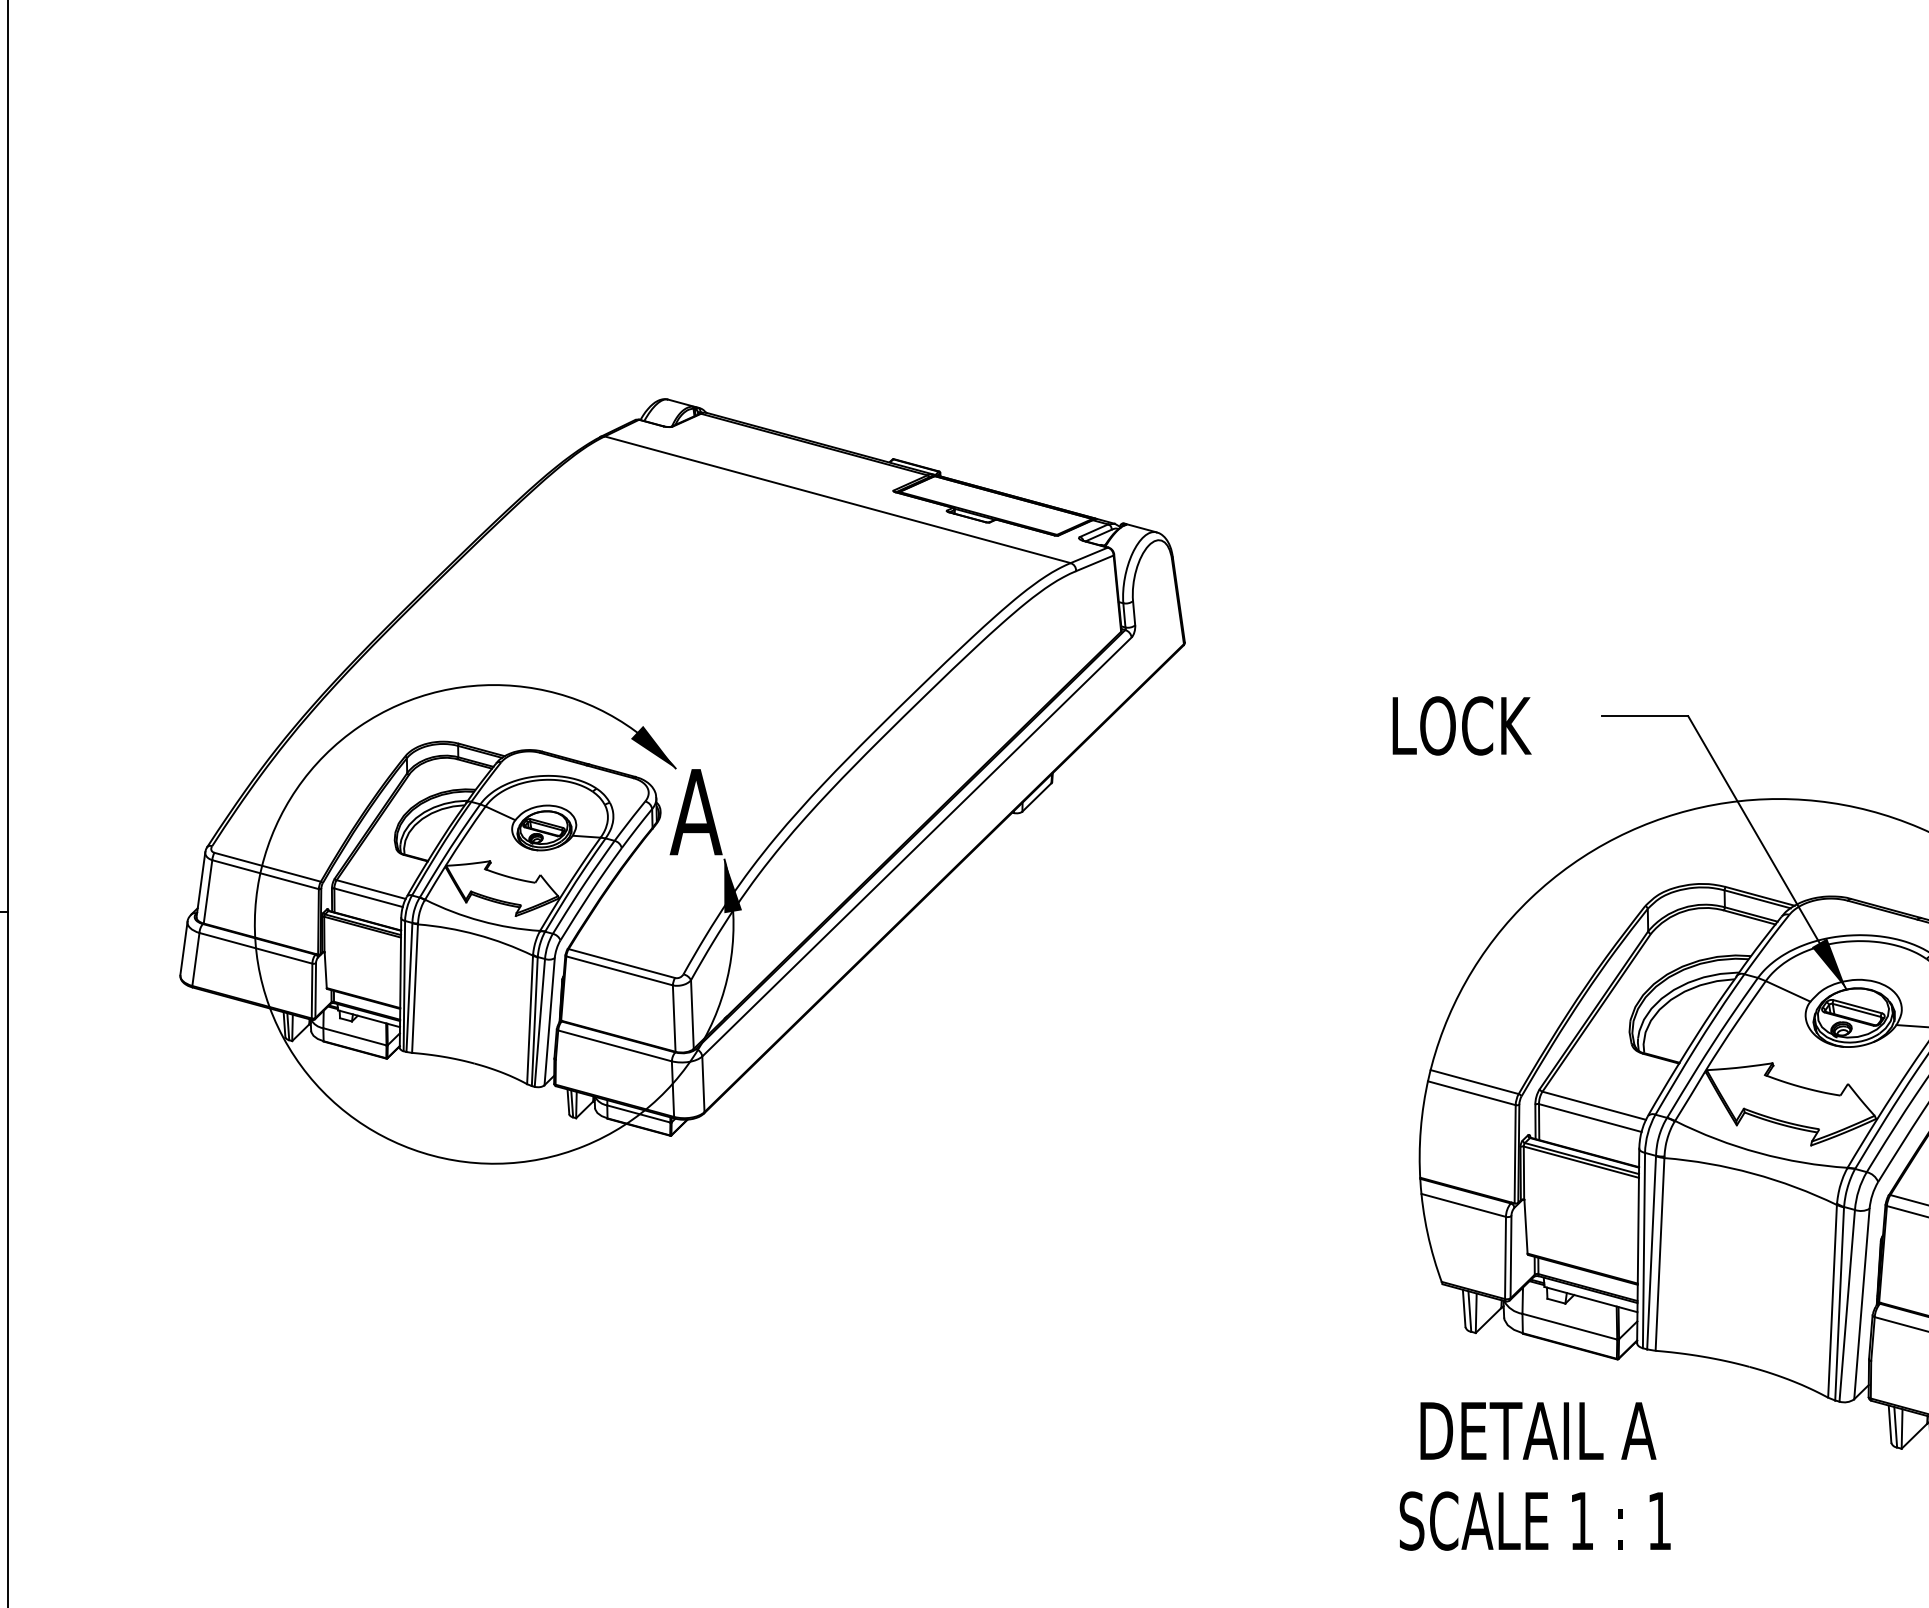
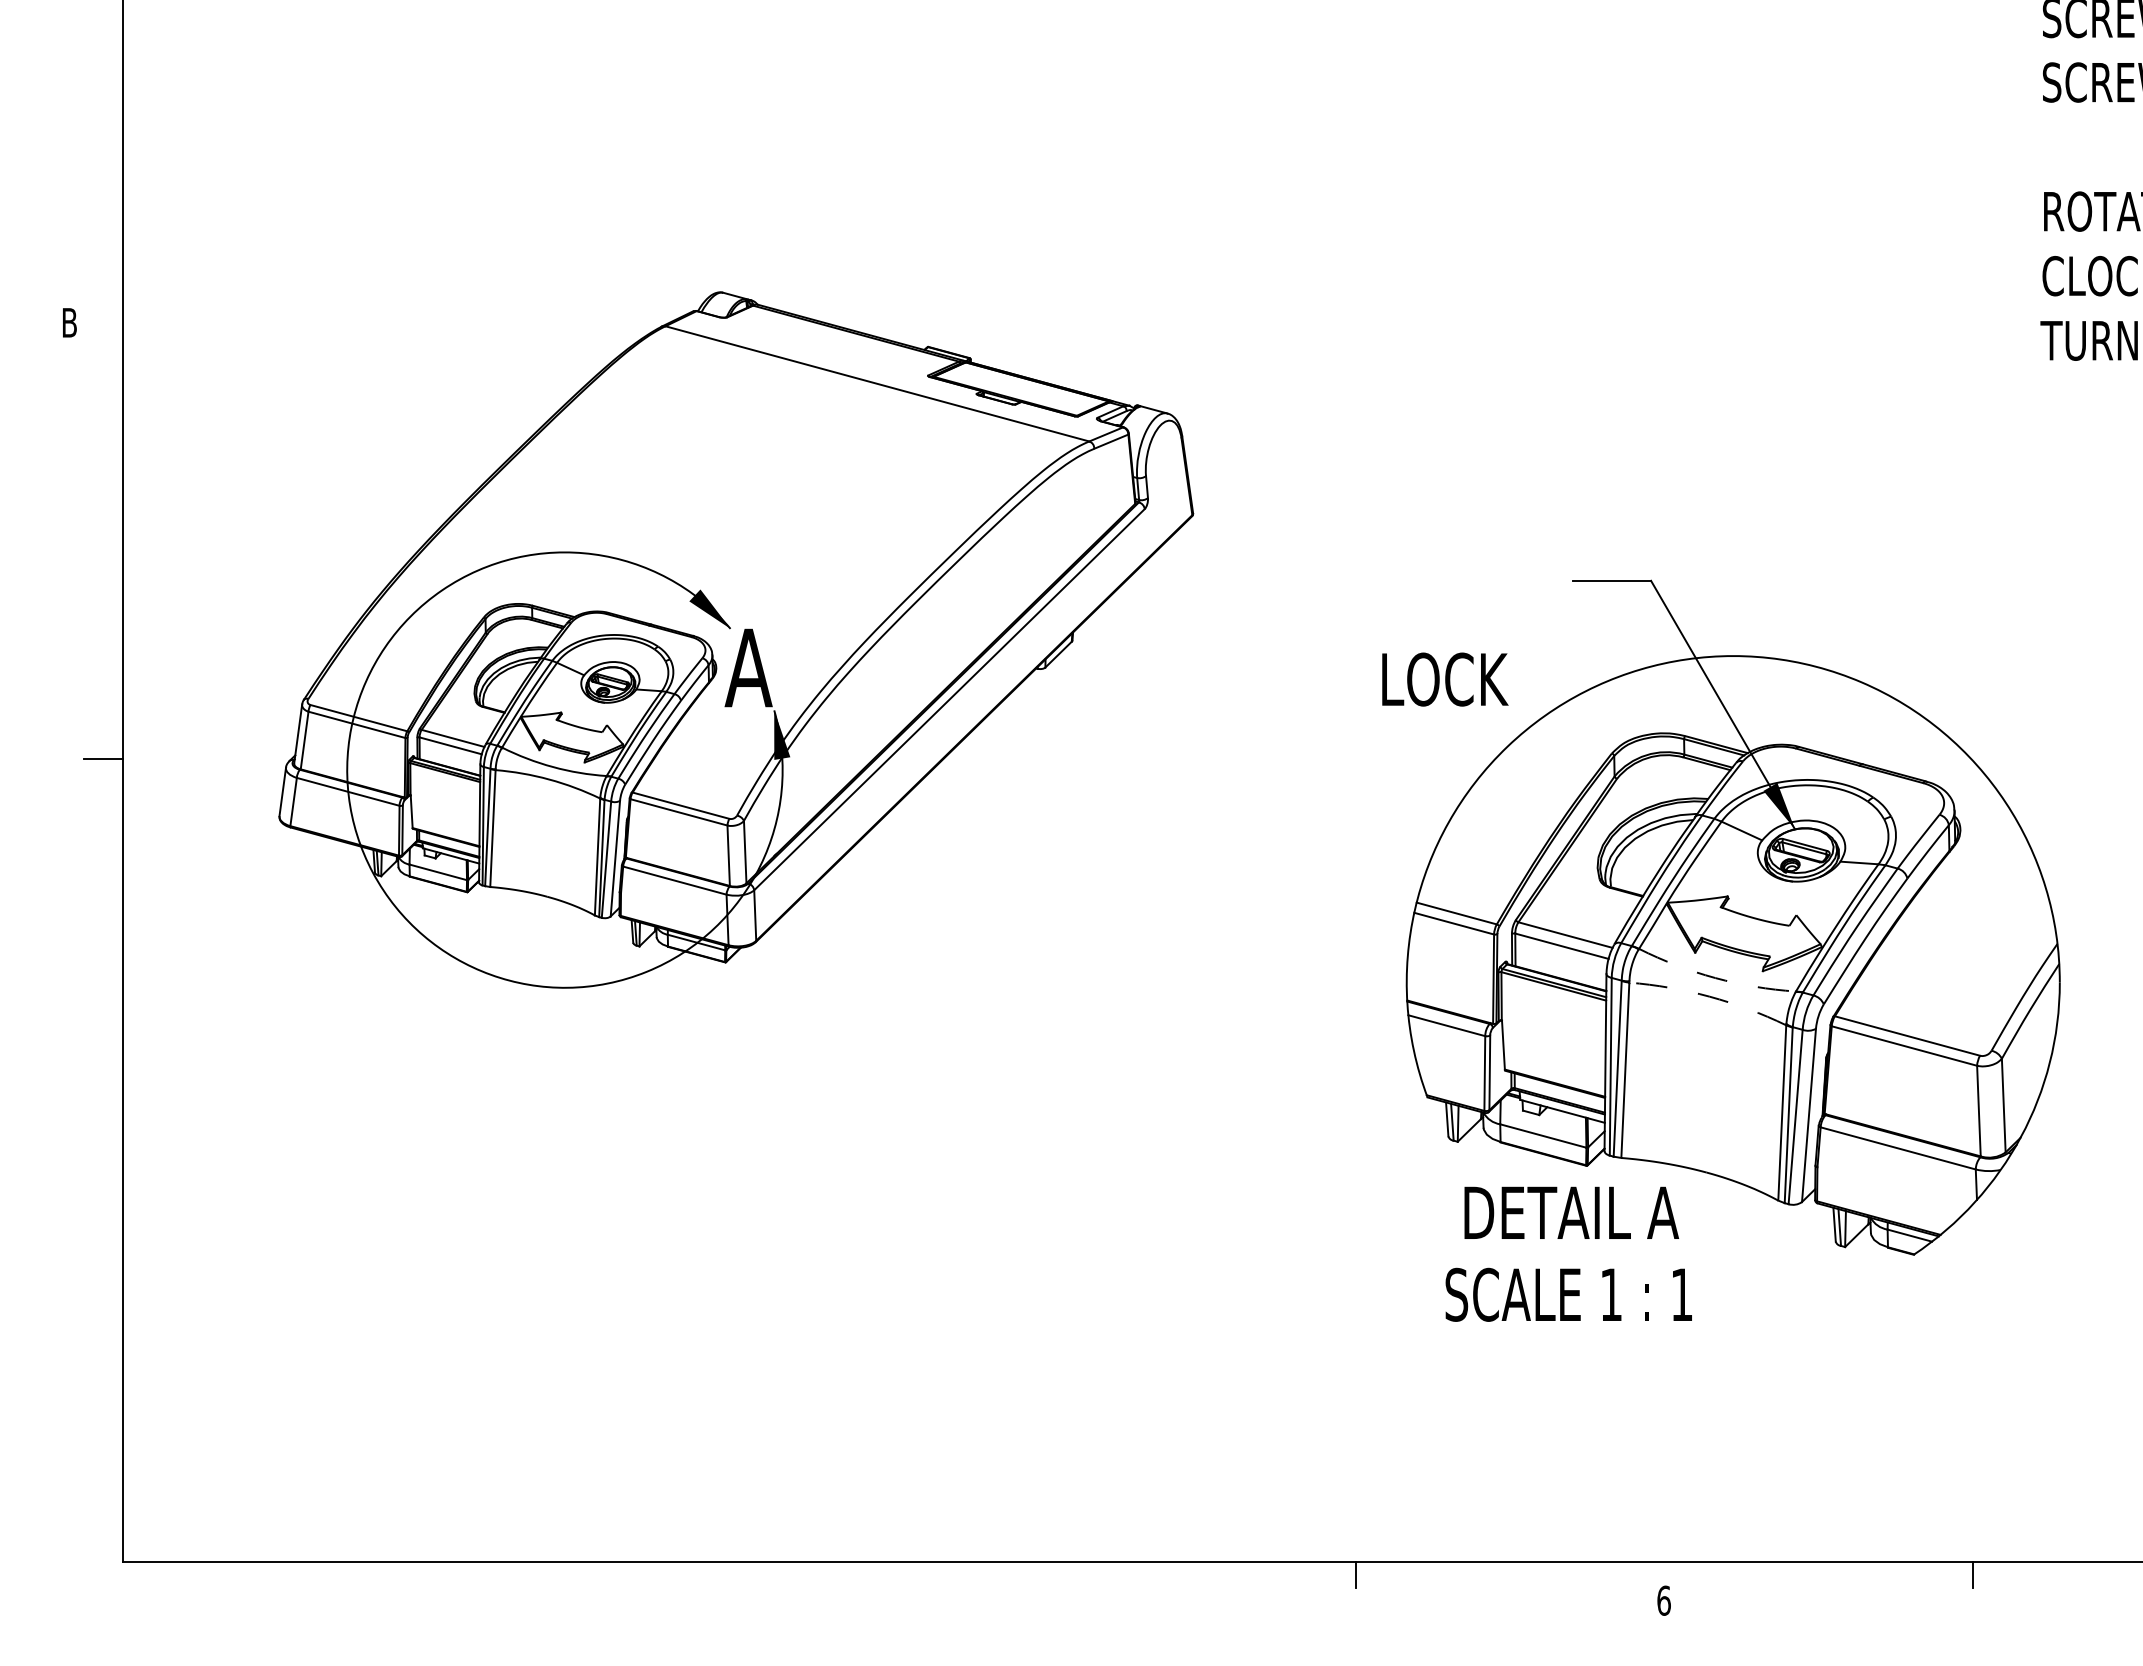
text: (1462, 725) -> (1445, 679), moved
arc: (1759, 1153) -> (1715, 978), solid -> dashed
arc: (1752, 1173) -> (1709, 996), solid -> dashed
text: (1534, 1475) -> (1568, 1253), moved

